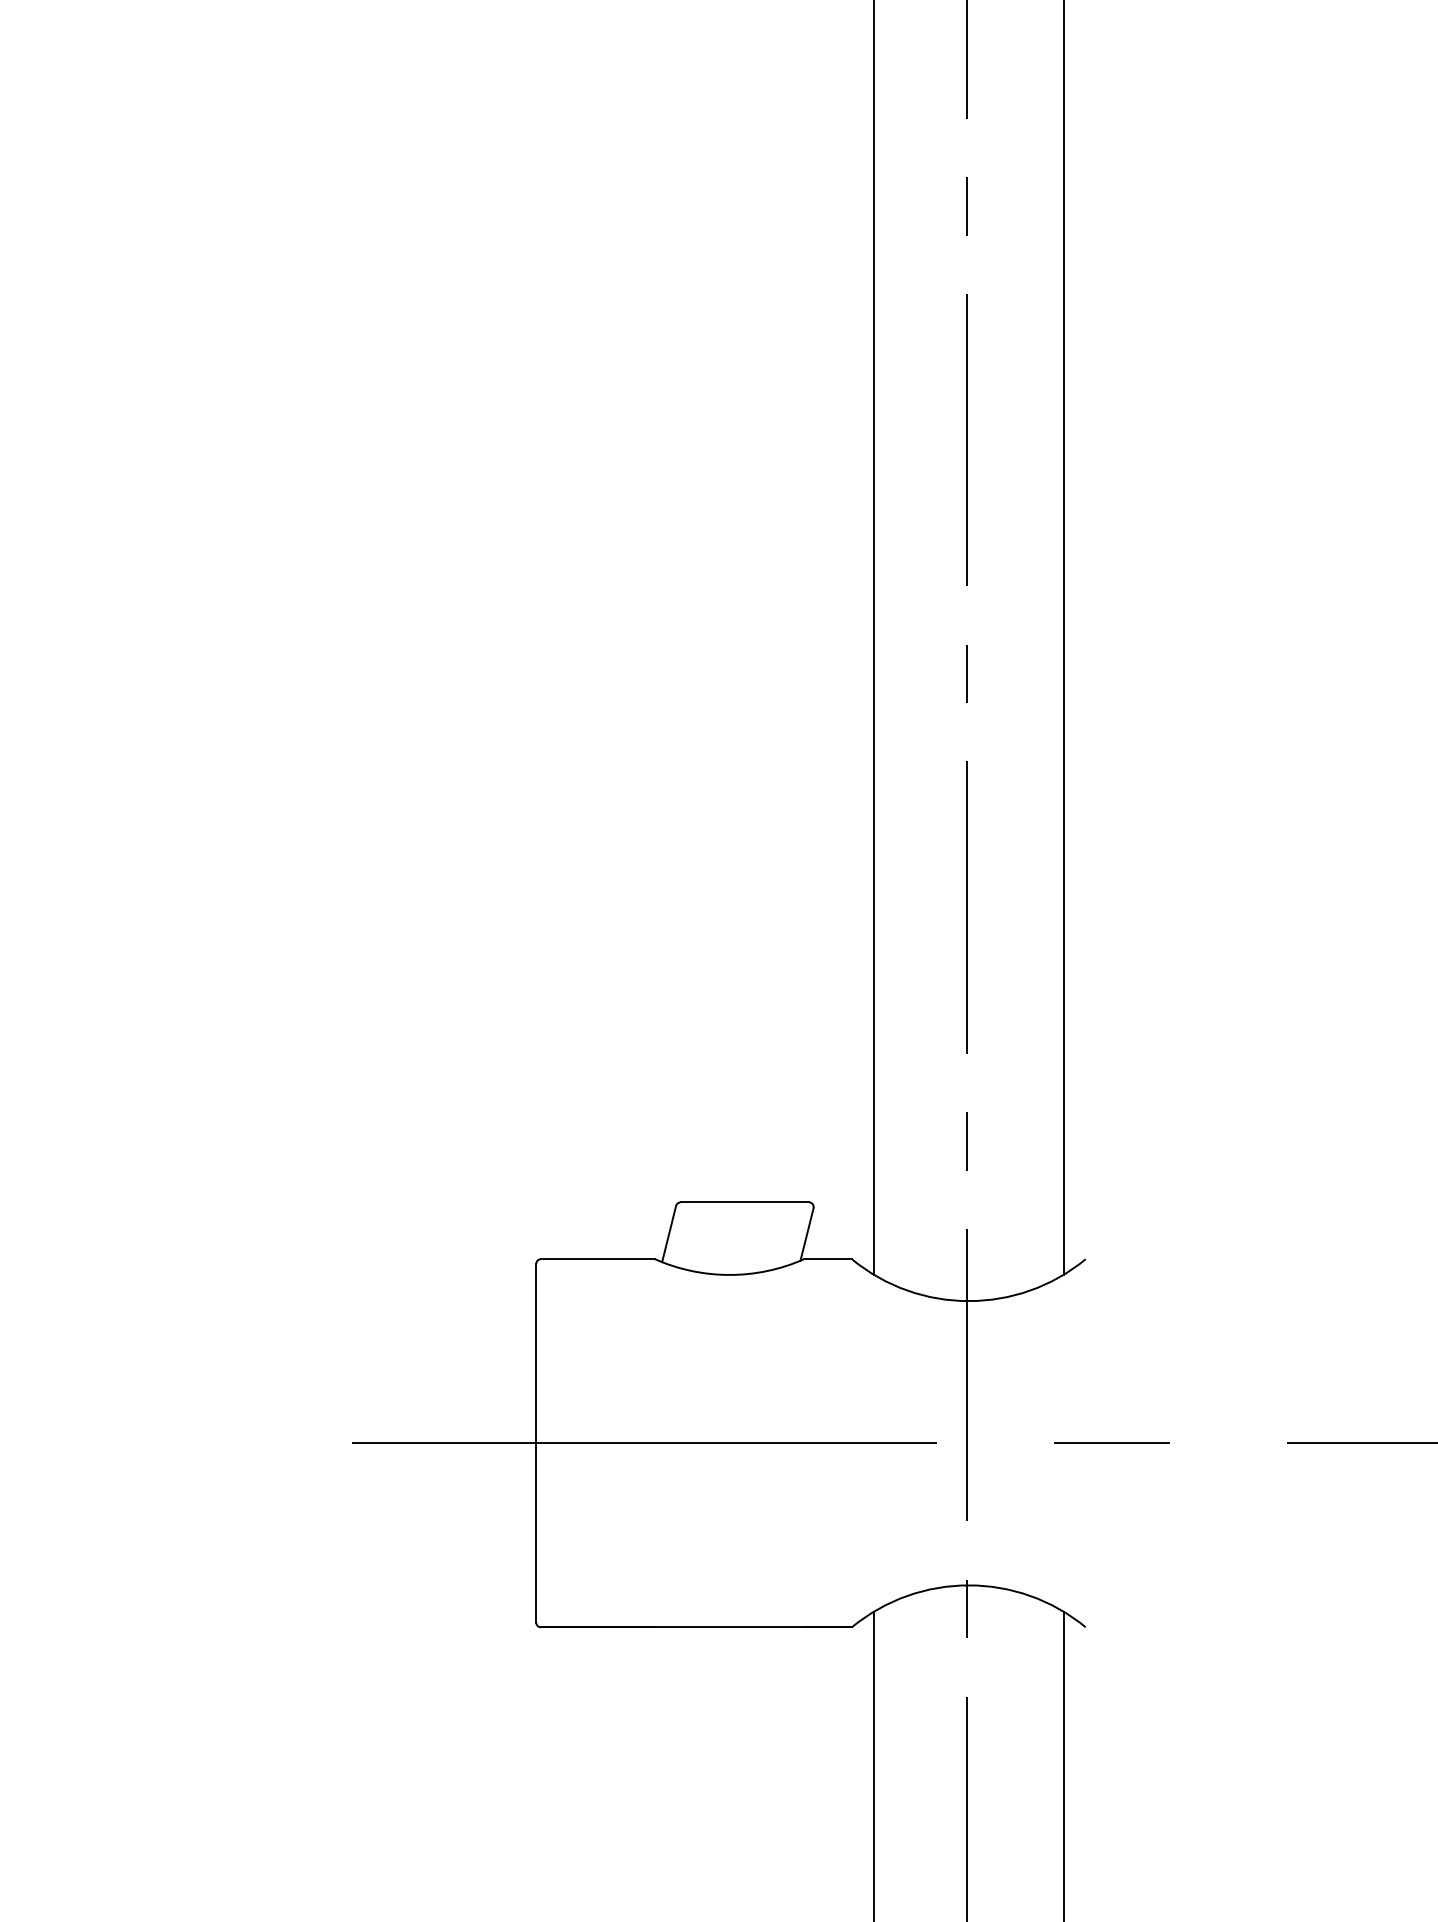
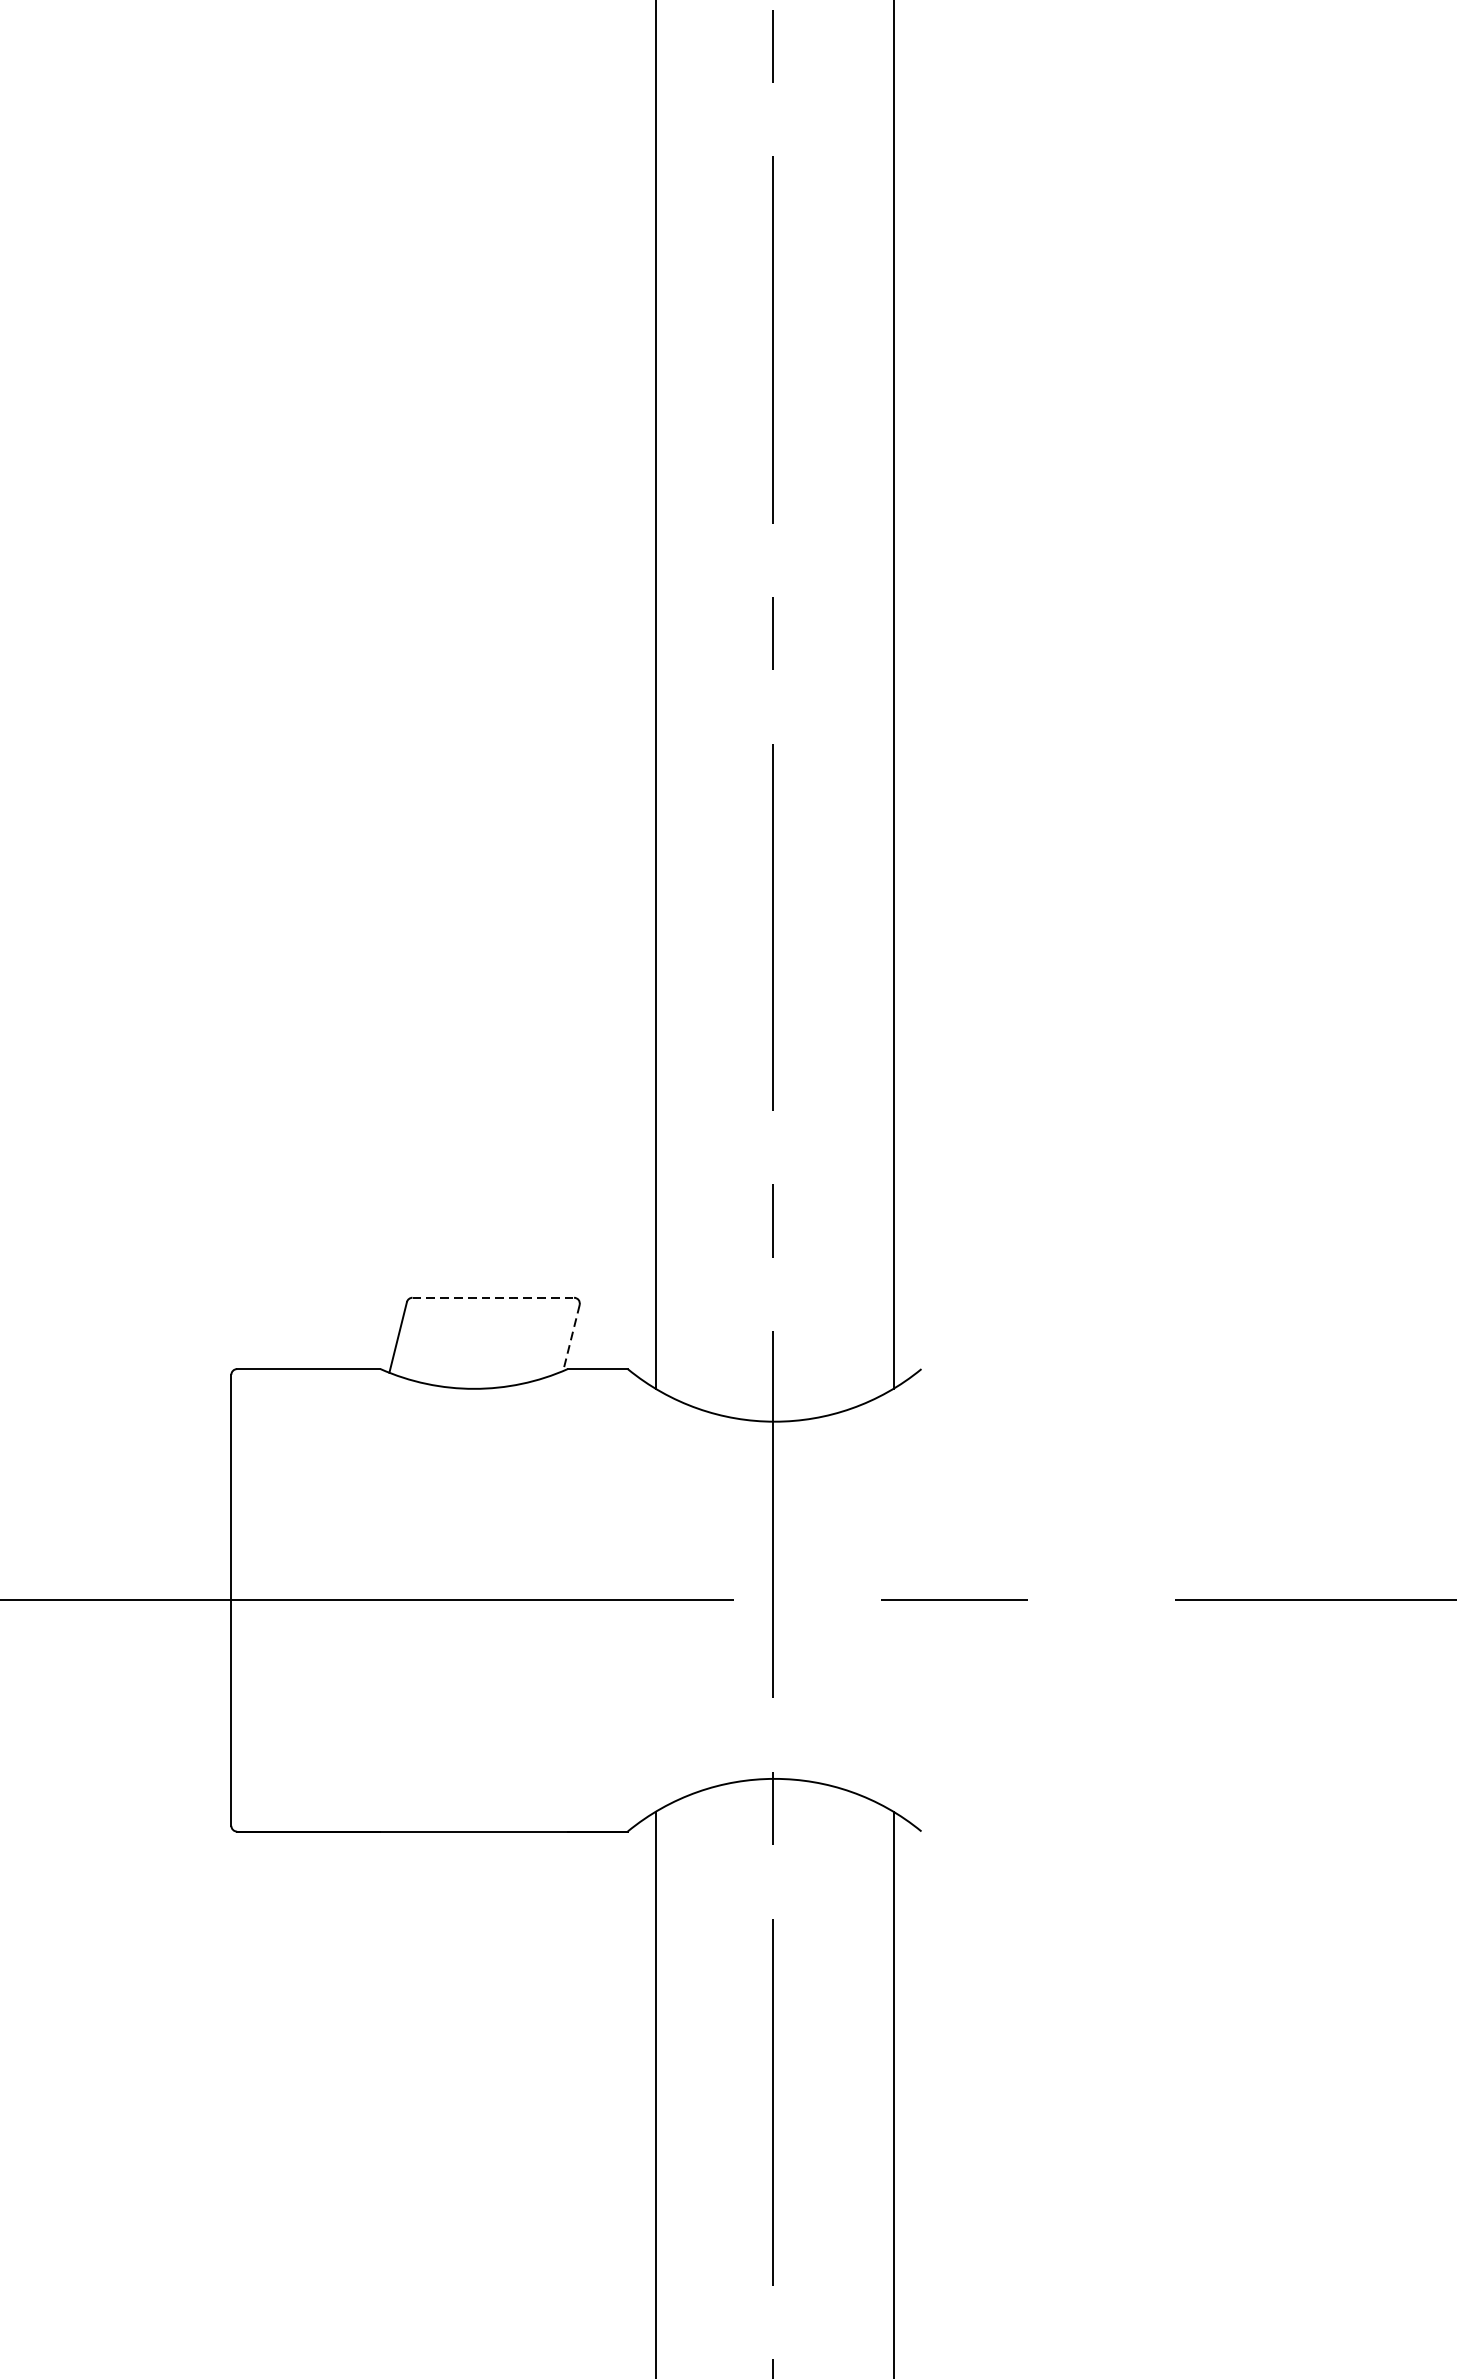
line: (745, 1202) -> (494, 1297), solid -> dashed
line: (806, 1234) -> (570, 1338), solid -> dashed

